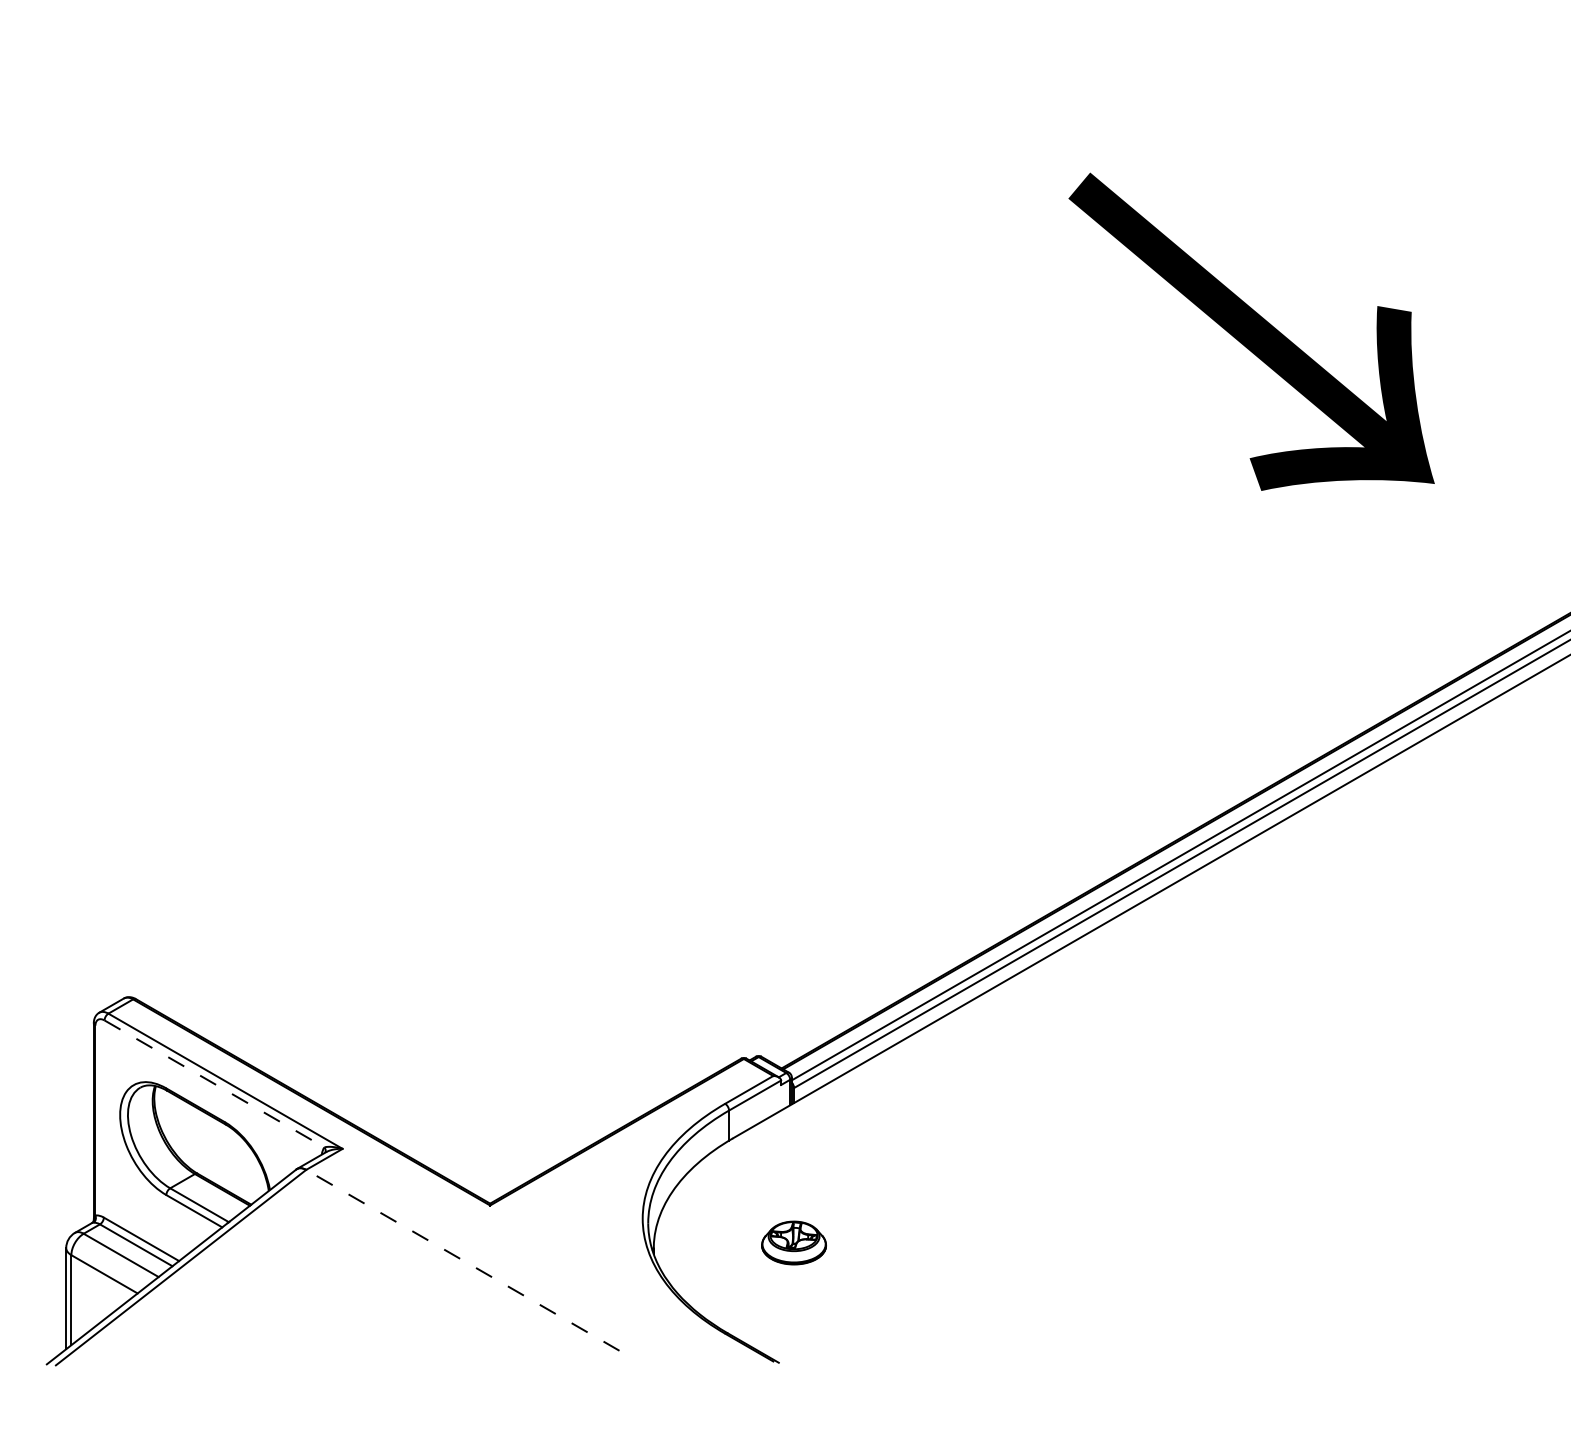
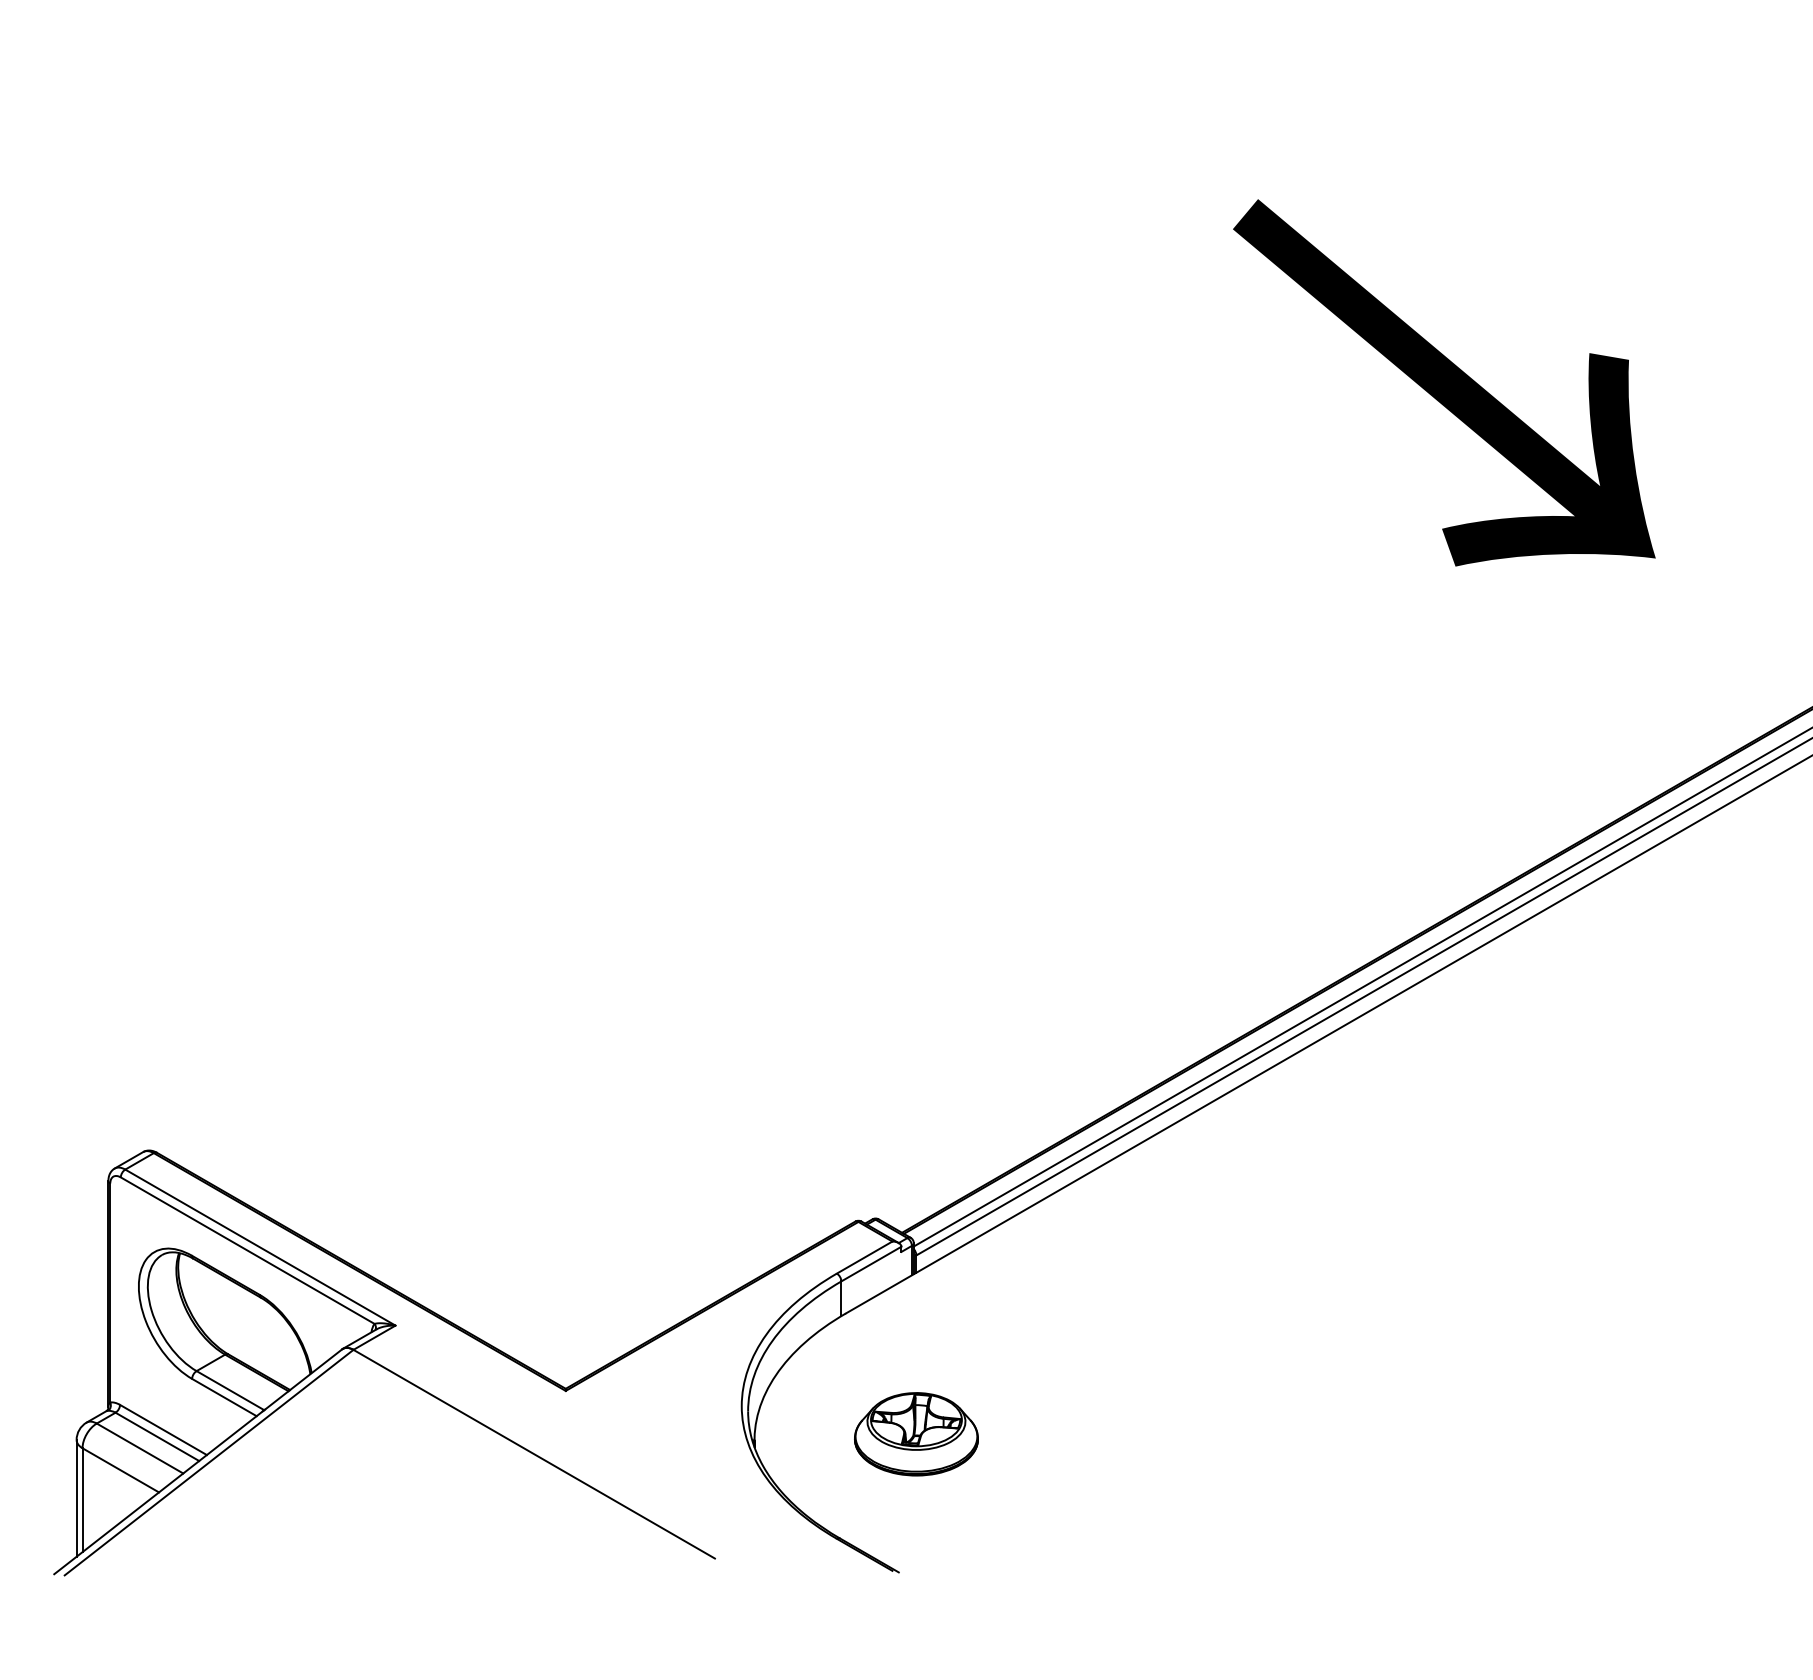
line: (214, 1083) -> (247, 1250), dashed -> solid
part: (793, 1242) -> (915, 1433), size x1.67
line: (462, 1260) -> (533, 1454), dashed -> solid

